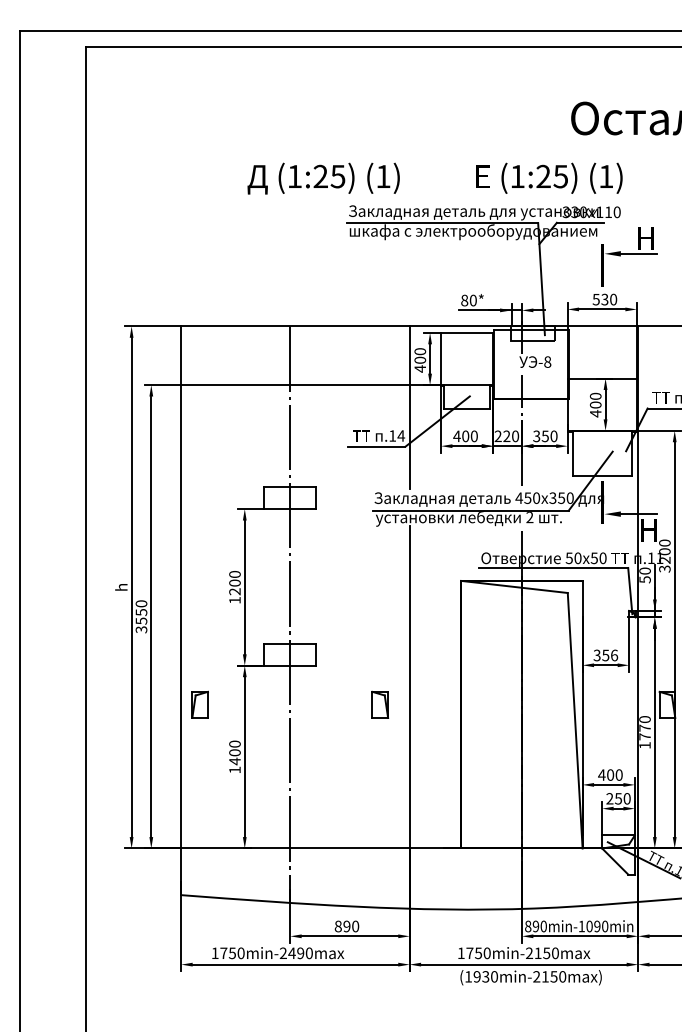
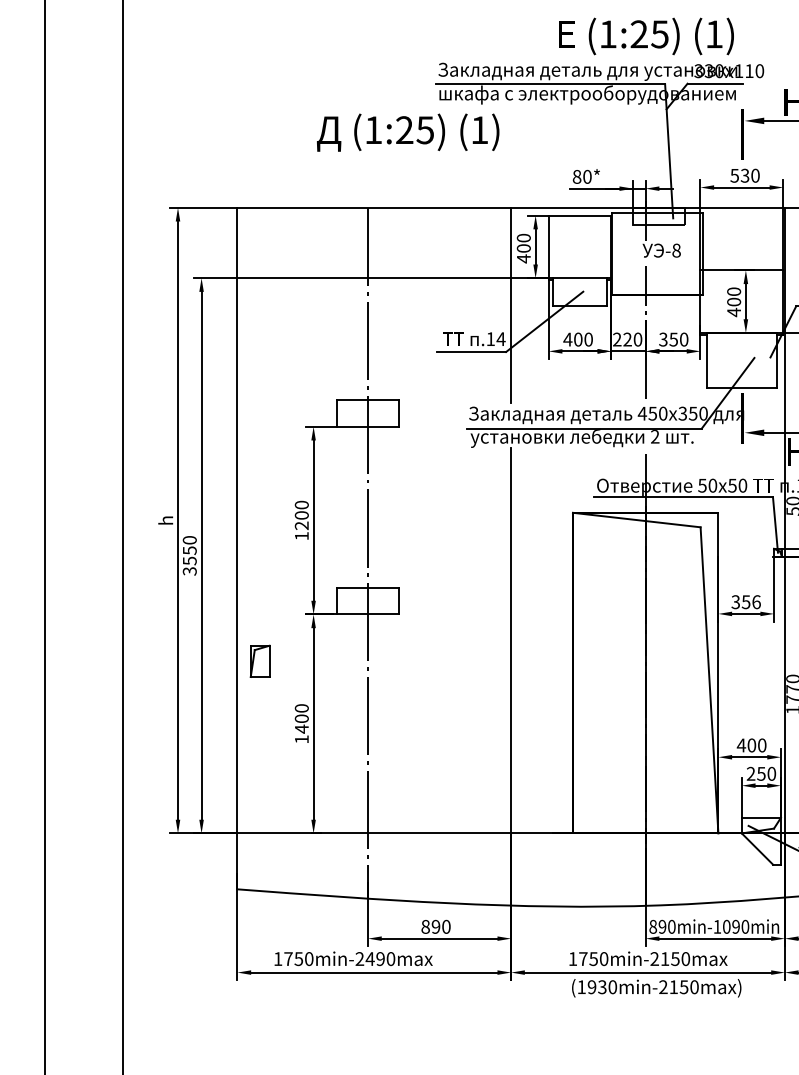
text: (549, 177) -> (646, 35), moved
text: (323, 178) -> (407, 132), moved
part: (380, 704) -> (476, 660), removed

